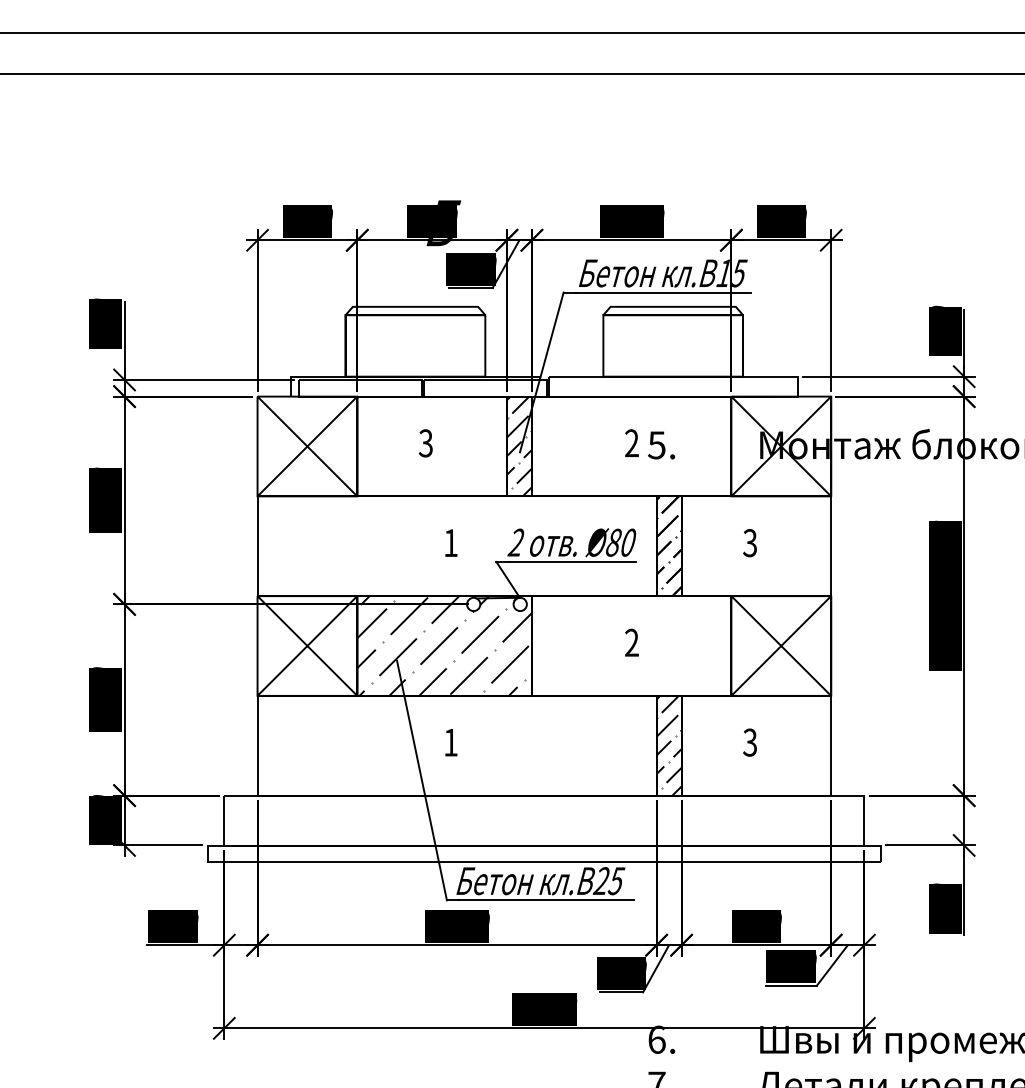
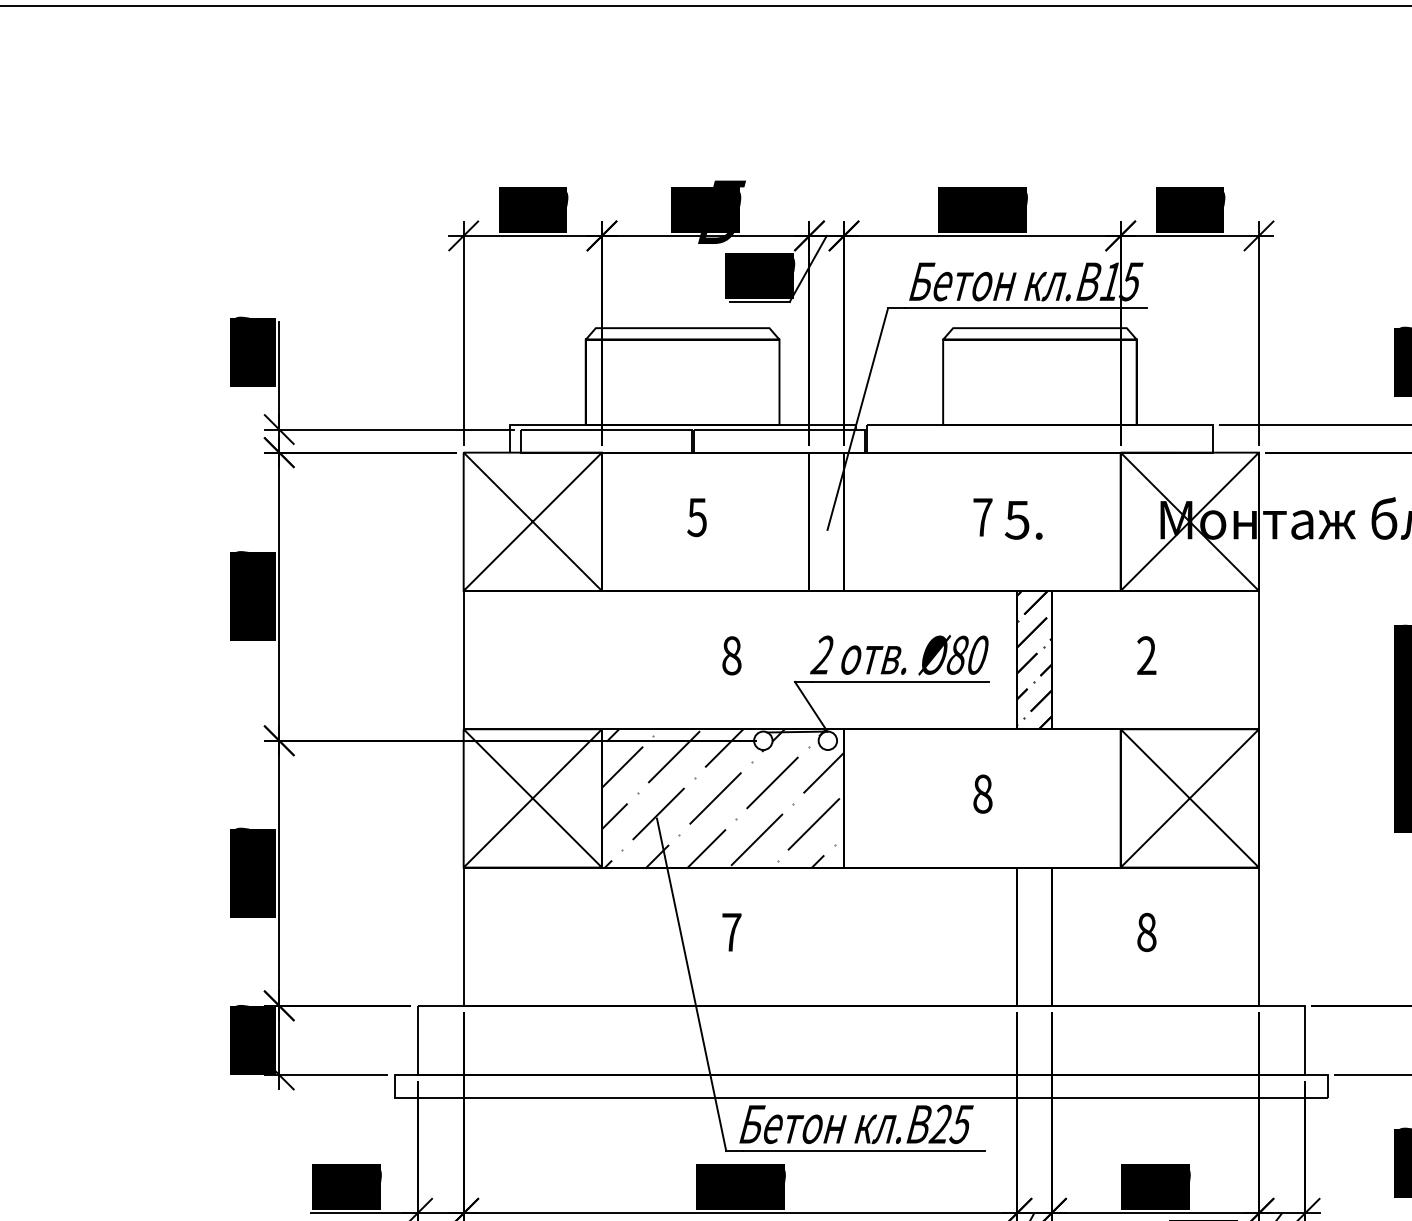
text: (425, 442) -> (696, 516), 3 -> 5
text: (631, 443) -> (982, 517), 2 -> 7
hatch: (518, 446) -> (825, 521), removed
text: (450, 543) -> (731, 656), 1 -> 8
text: (750, 543) -> (1147, 656), 3 -> 2
text: (631, 642) -> (982, 793), 2 -> 8
text: (450, 742) -> (731, 932), 1 -> 7
text: (750, 742) -> (1147, 932), 3 -> 8
hatch: (668, 745) -> (1033, 936), removed

